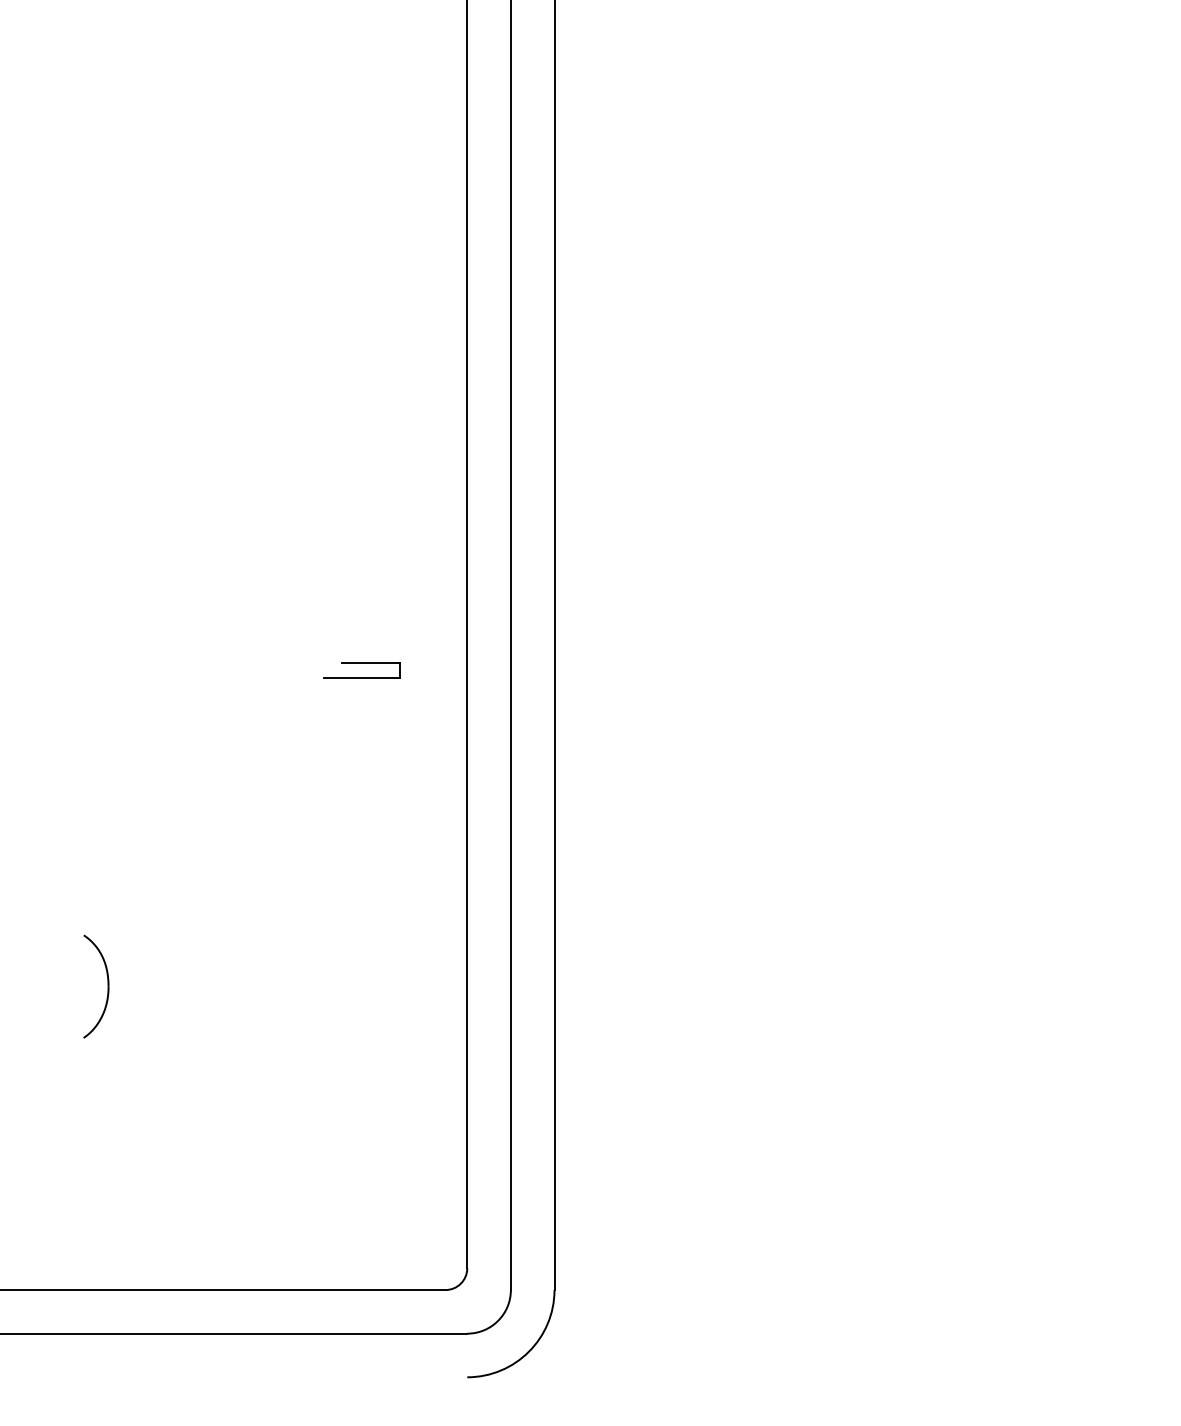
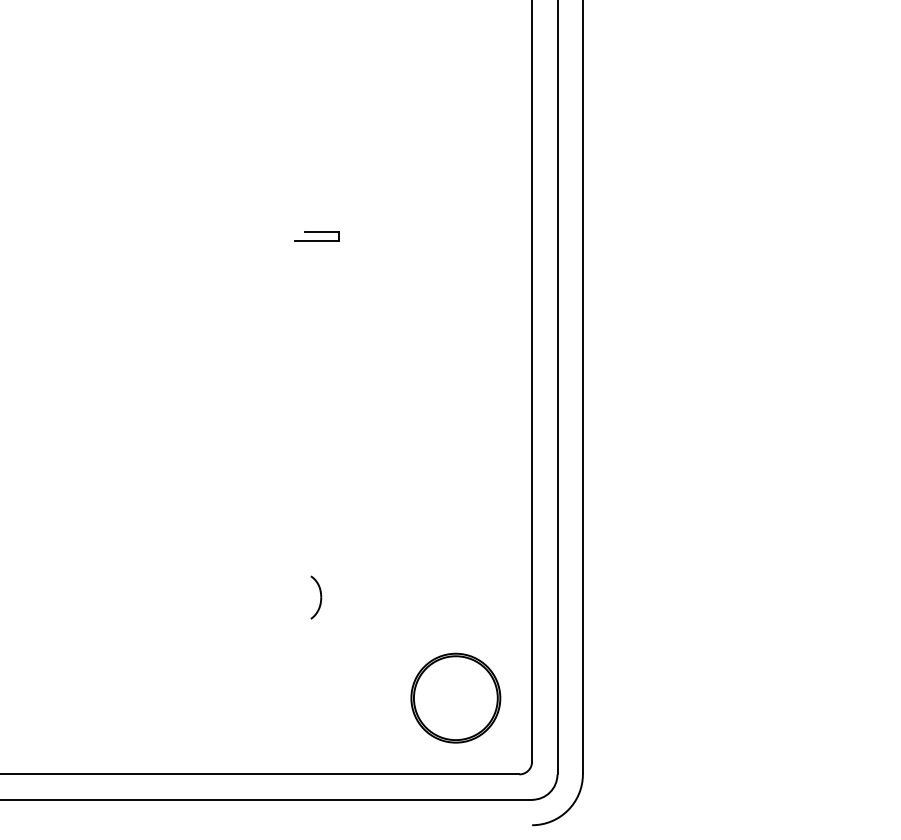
part: (361, 670) -> (316, 236), moved
part: (97, 986) -> (316, 597), size x0.71
part: (335, 1158) -> (455, 697), added

